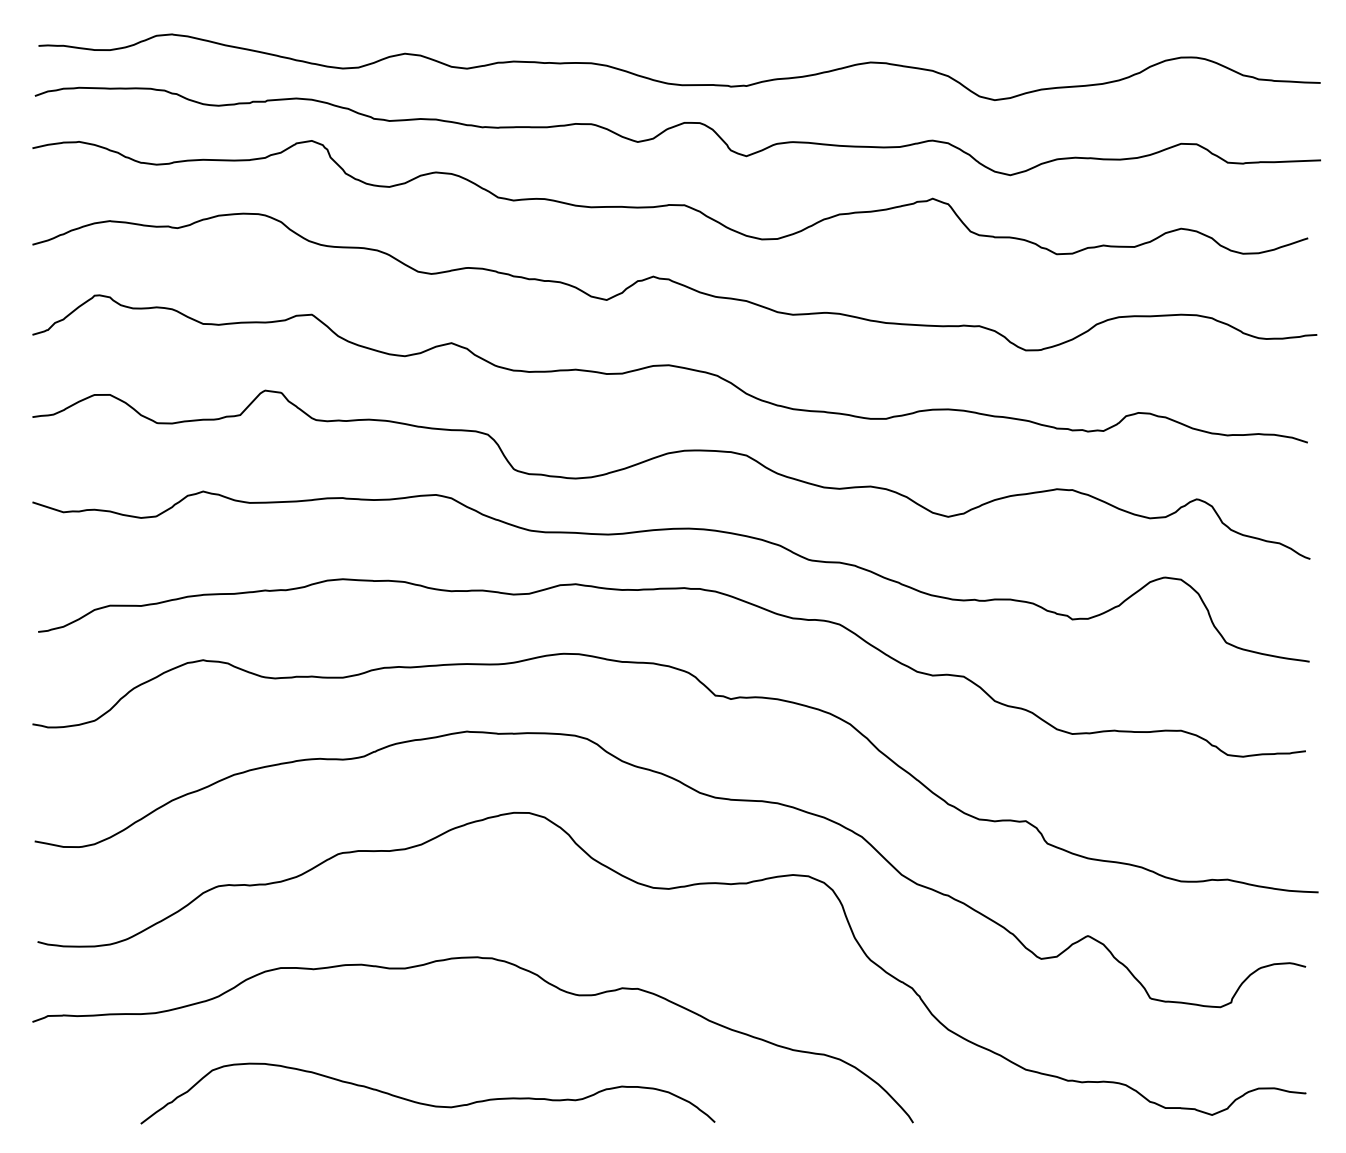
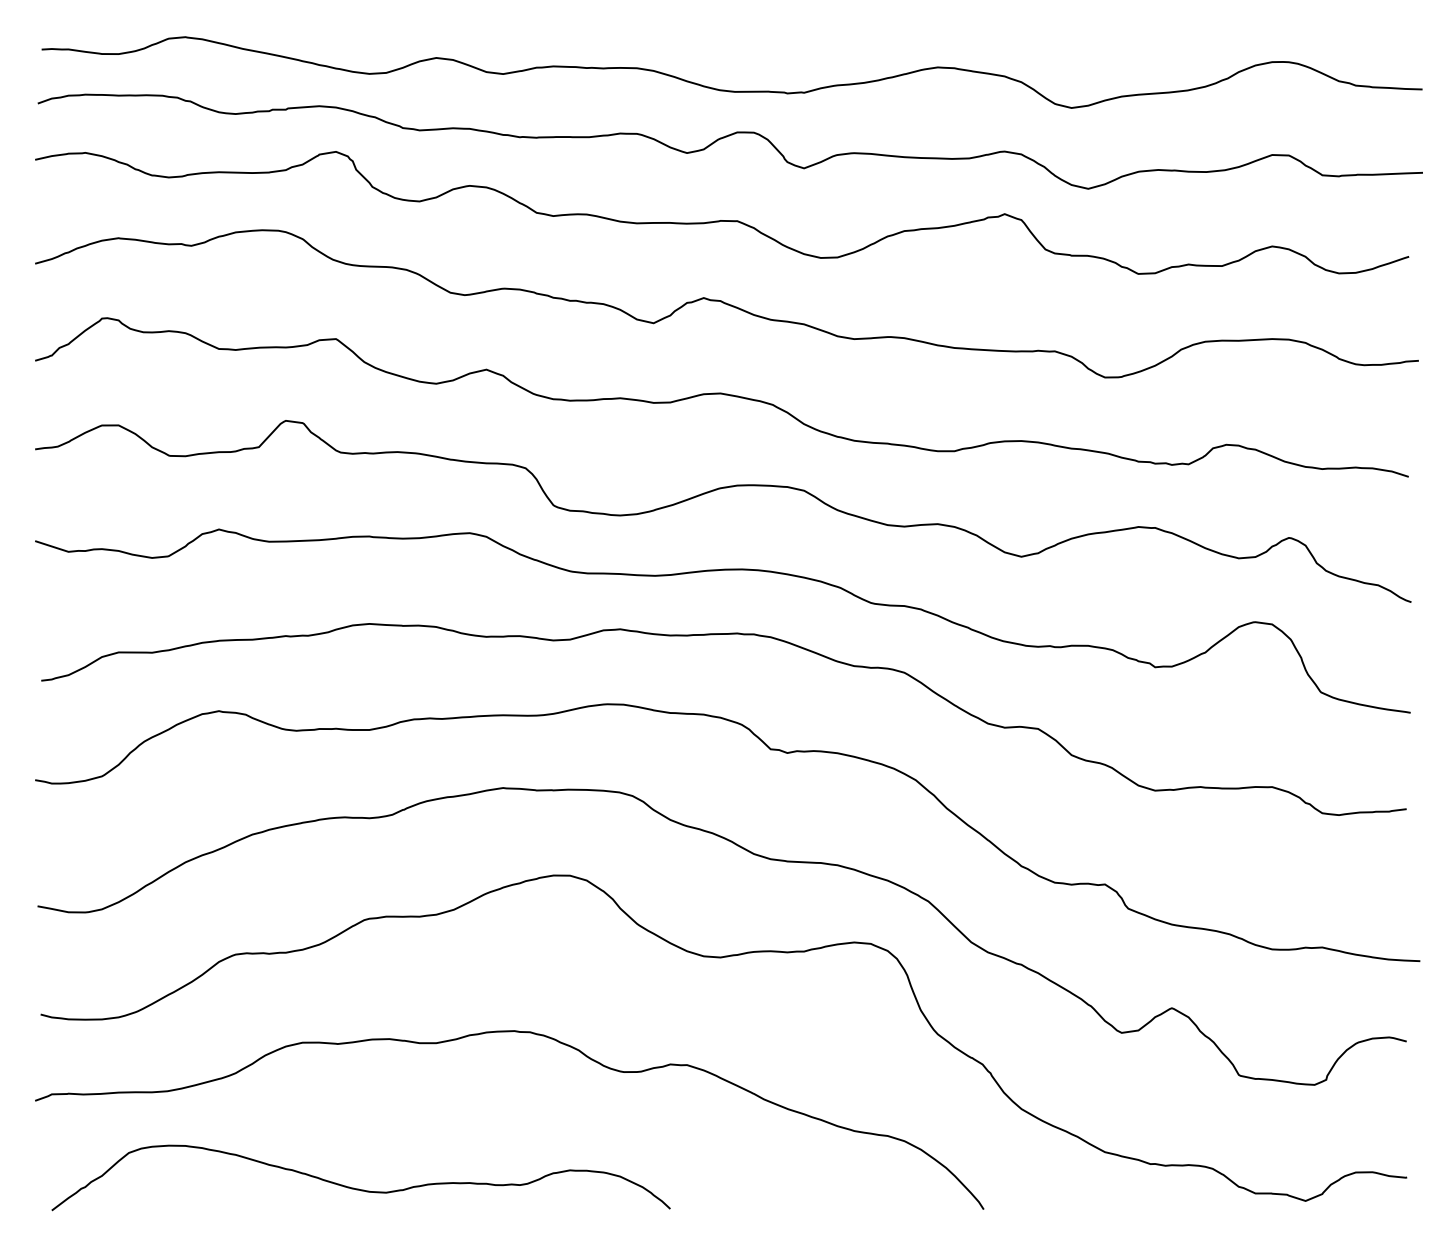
curve: (425, 1103) -> (358, 1188), moved

